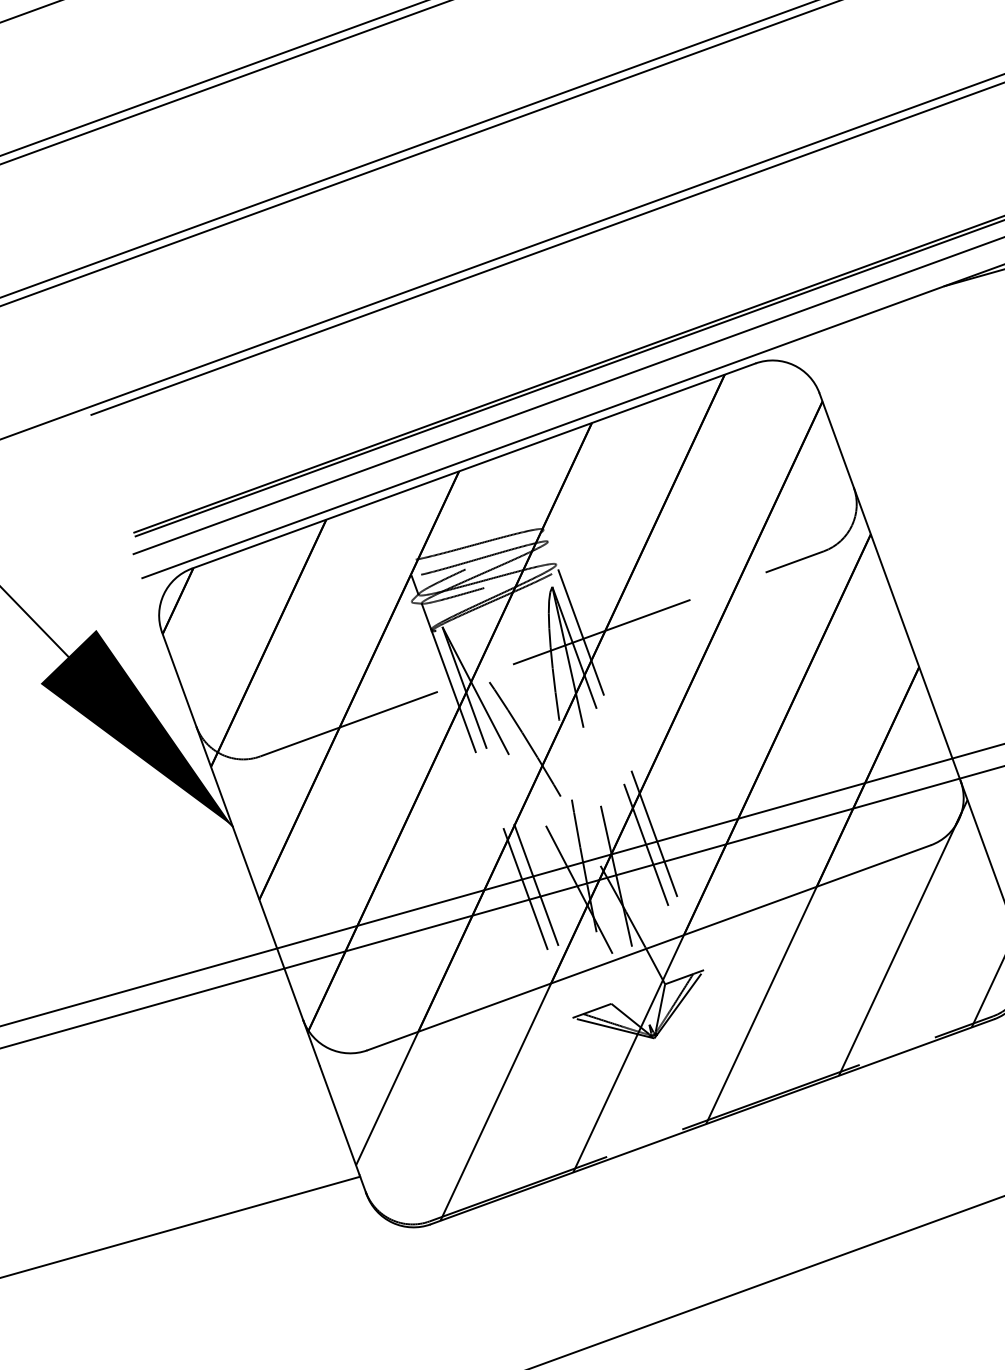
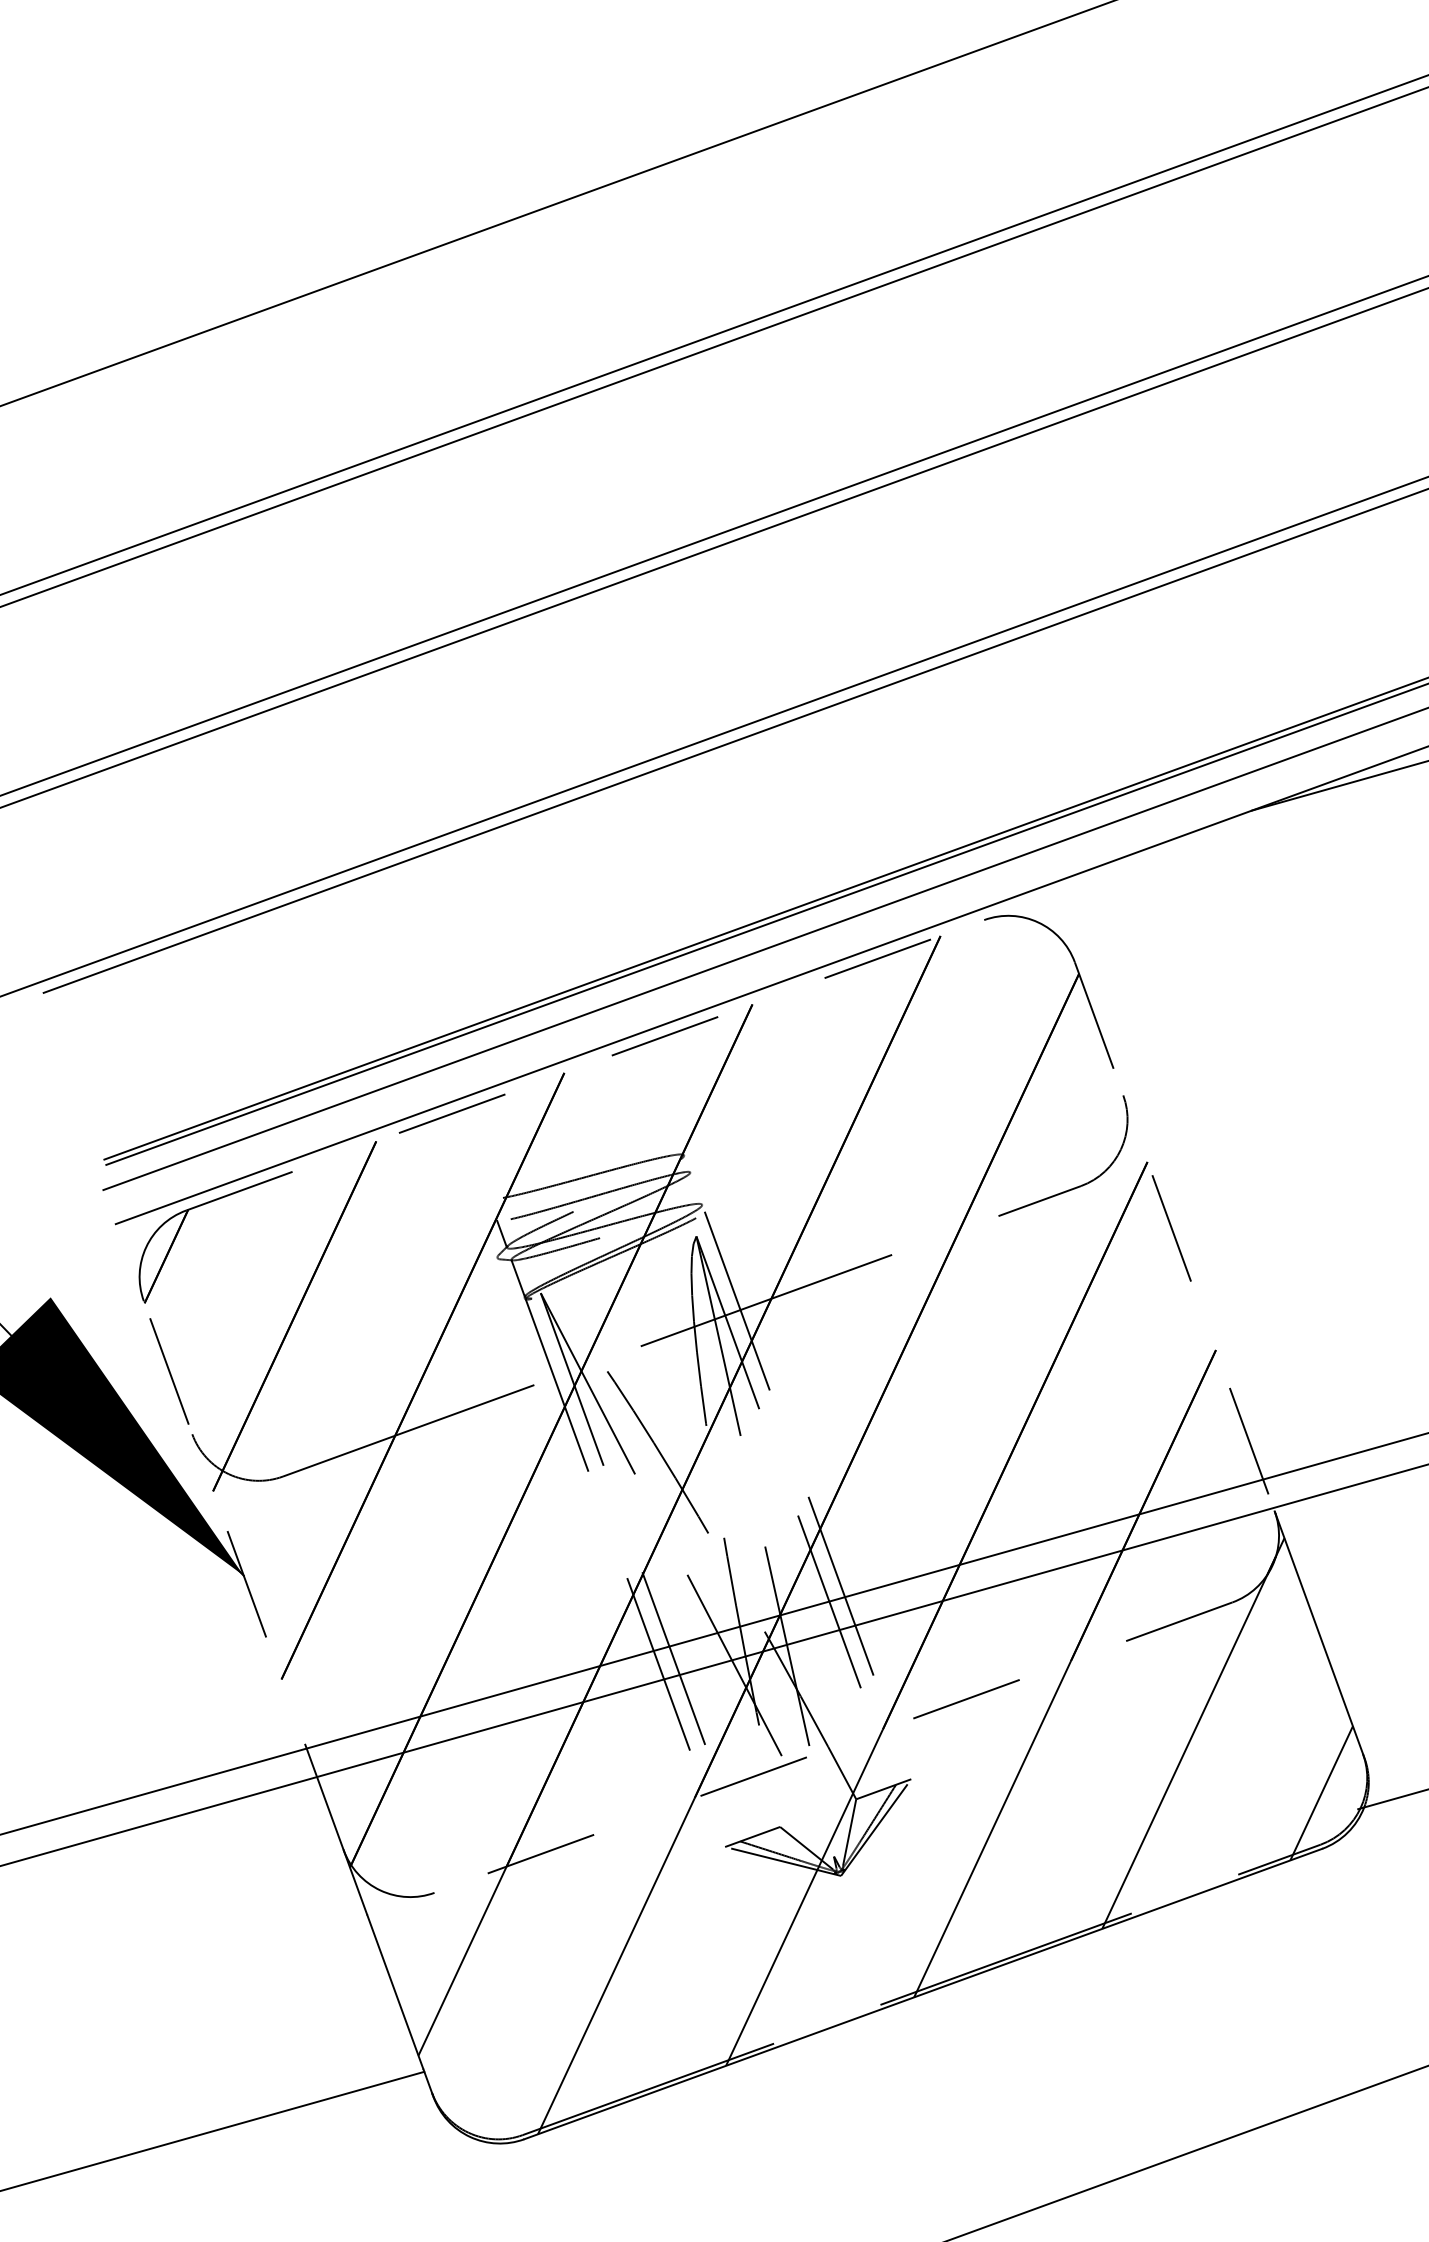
line: (473, 466) -> (585, 1065), solid -> dashed
line: (889, 587) -> (1174, 1237), solid -> dashed
line: (232, 826) -> (243, 1575), solid -> dashed
line: (649, 947) -> (833, 1747), solid -> dashed

